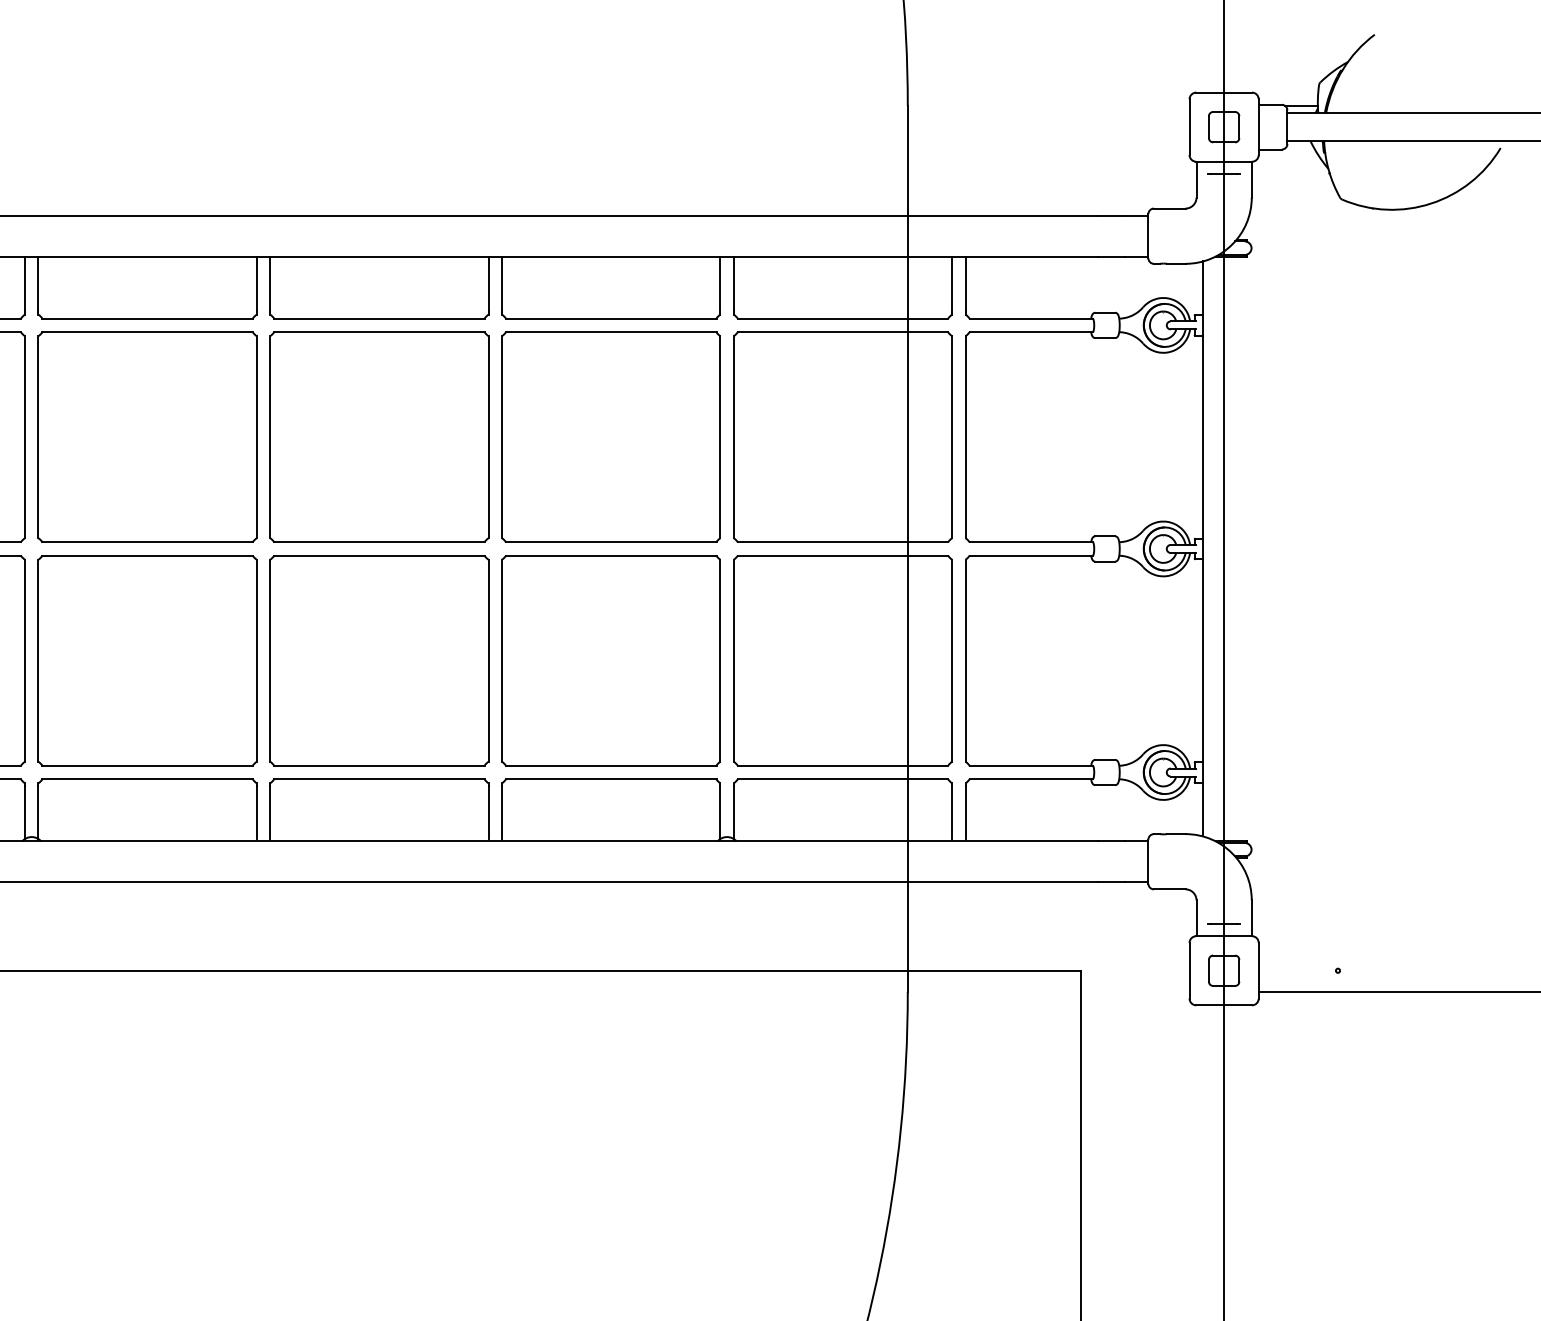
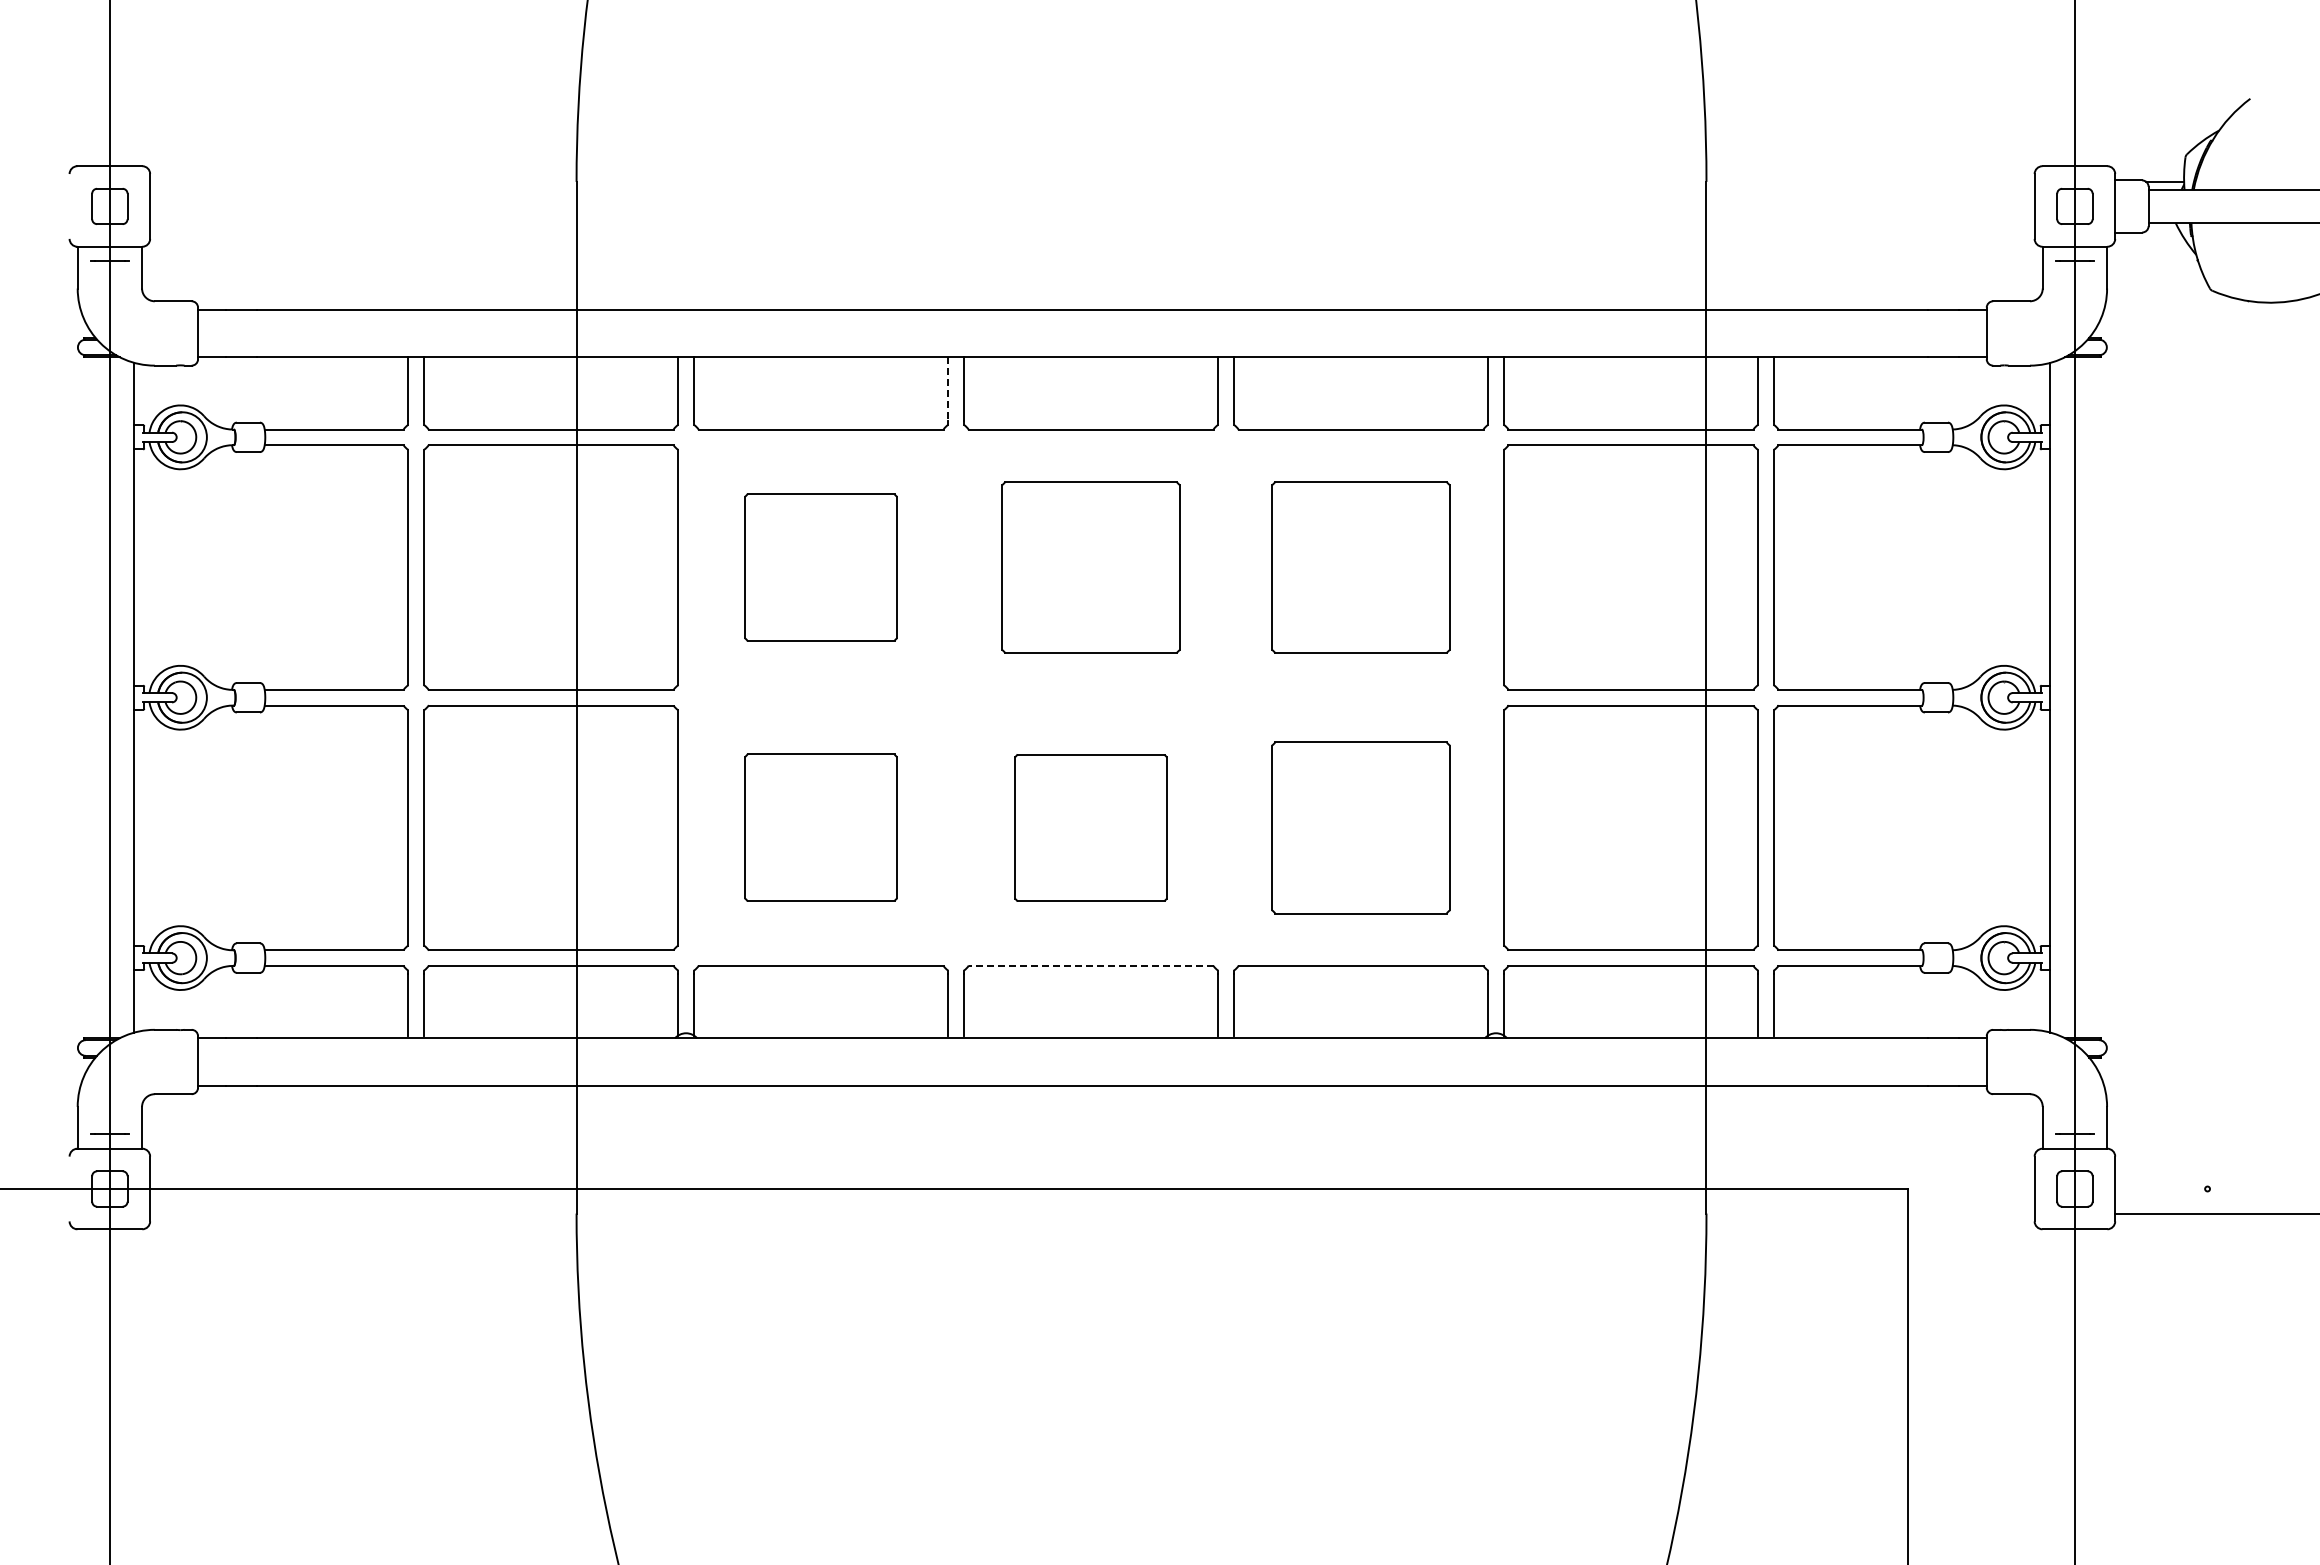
line: (256, 284) -> (948, 389), solid -> dashed
part: (147, 437) -> (820, 567), size x0.6
part: (378, 437) -> (1090, 567), size x0.7
part: (610, 437) -> (1360, 567), size x0.7
part: (147, 660) -> (820, 827), size x0.6
part: (378, 660) -> (1090, 827), size x0.6
part: (610, 660) -> (1360, 827), size x0.7
line: (379, 778) -> (1091, 965), solid -> dashed

